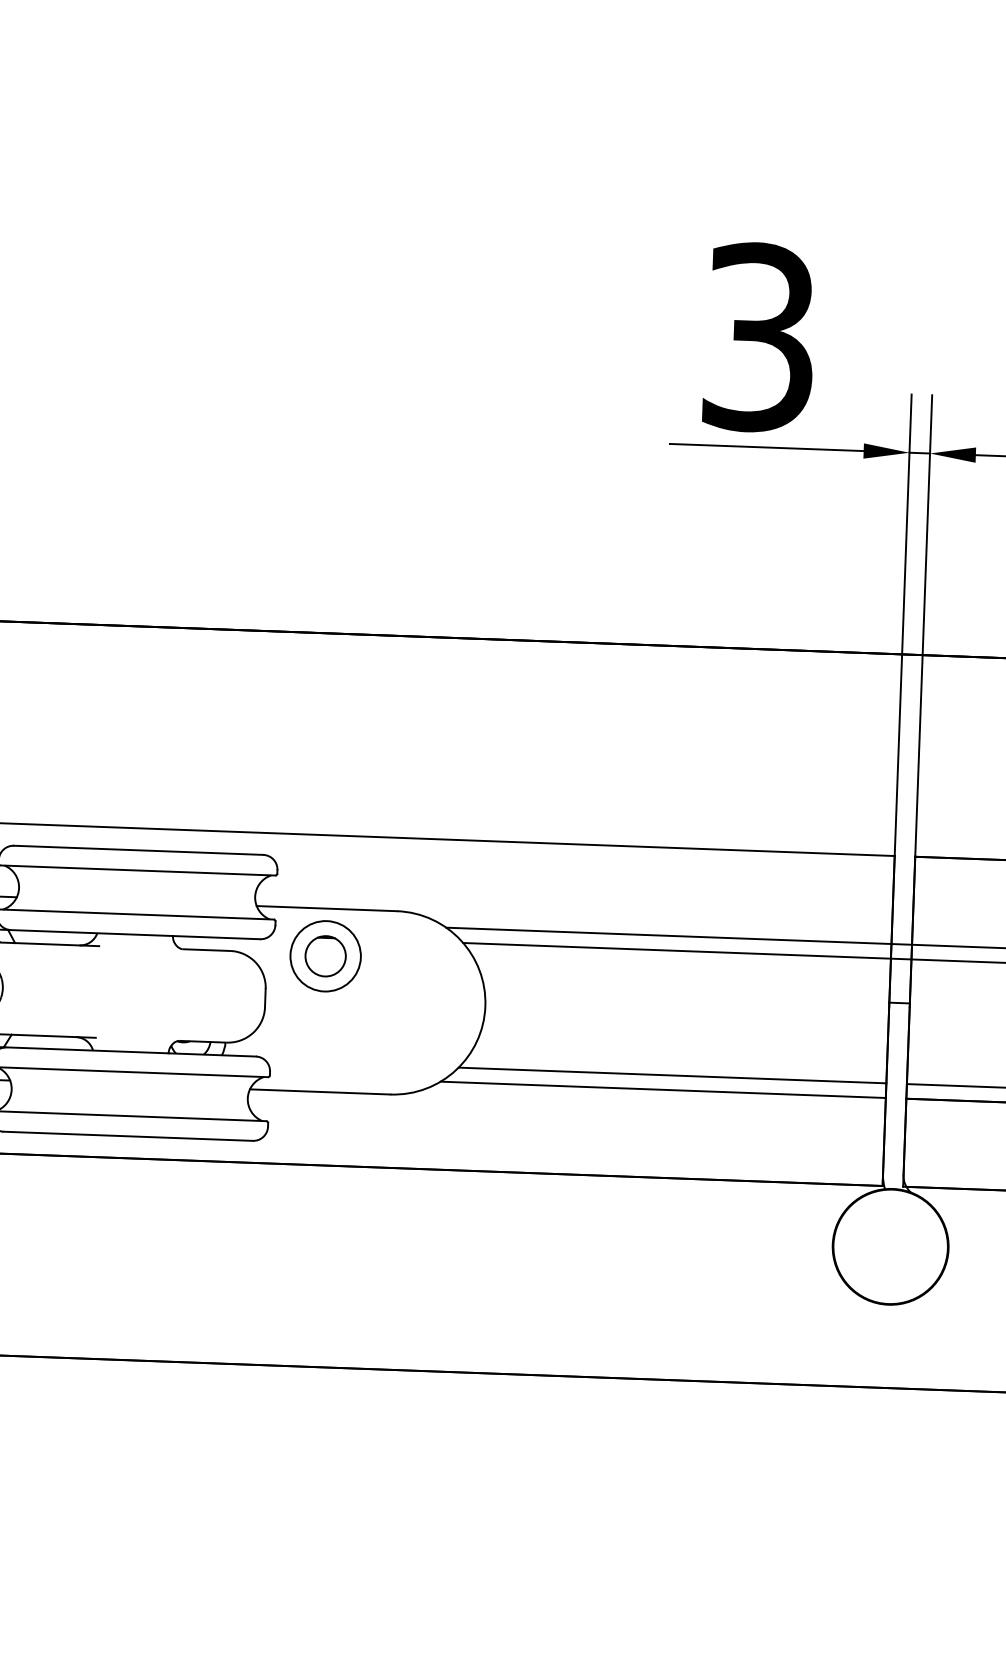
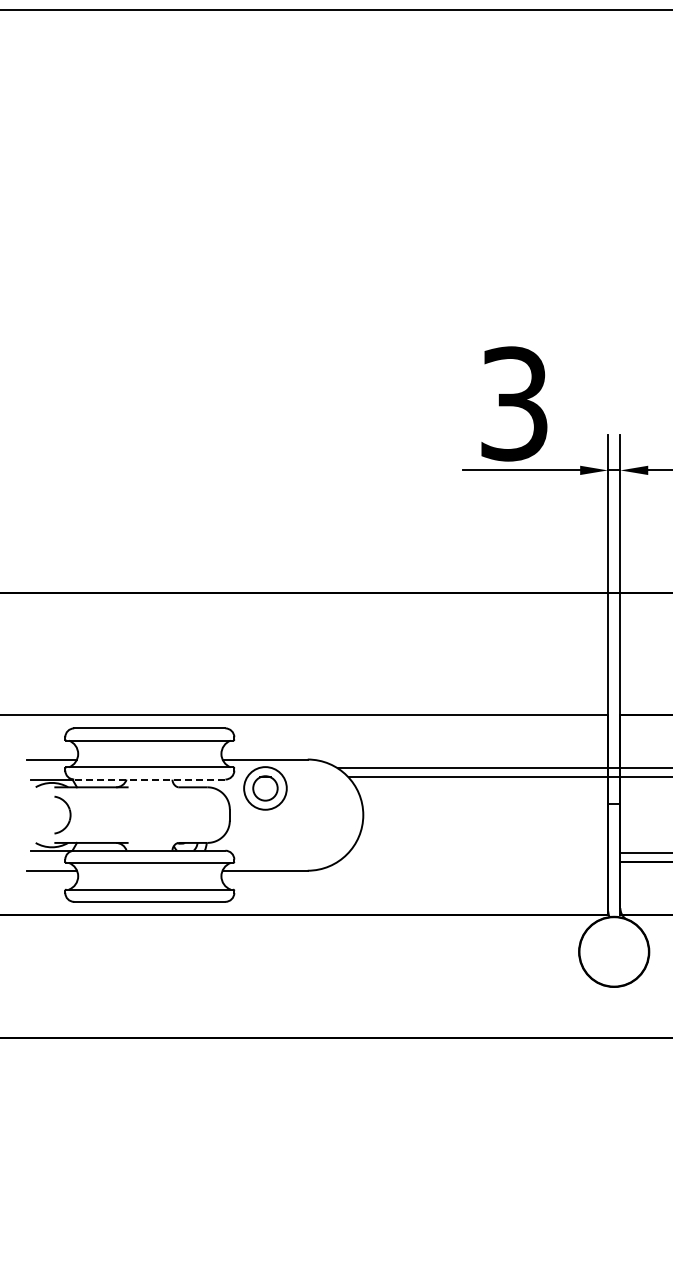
line: (135, 934) -> (149, 779), solid -> dashed
line: (671, 1074) -> (477, 852), removed
line: (662, 1089) -> (472, 861), removed

